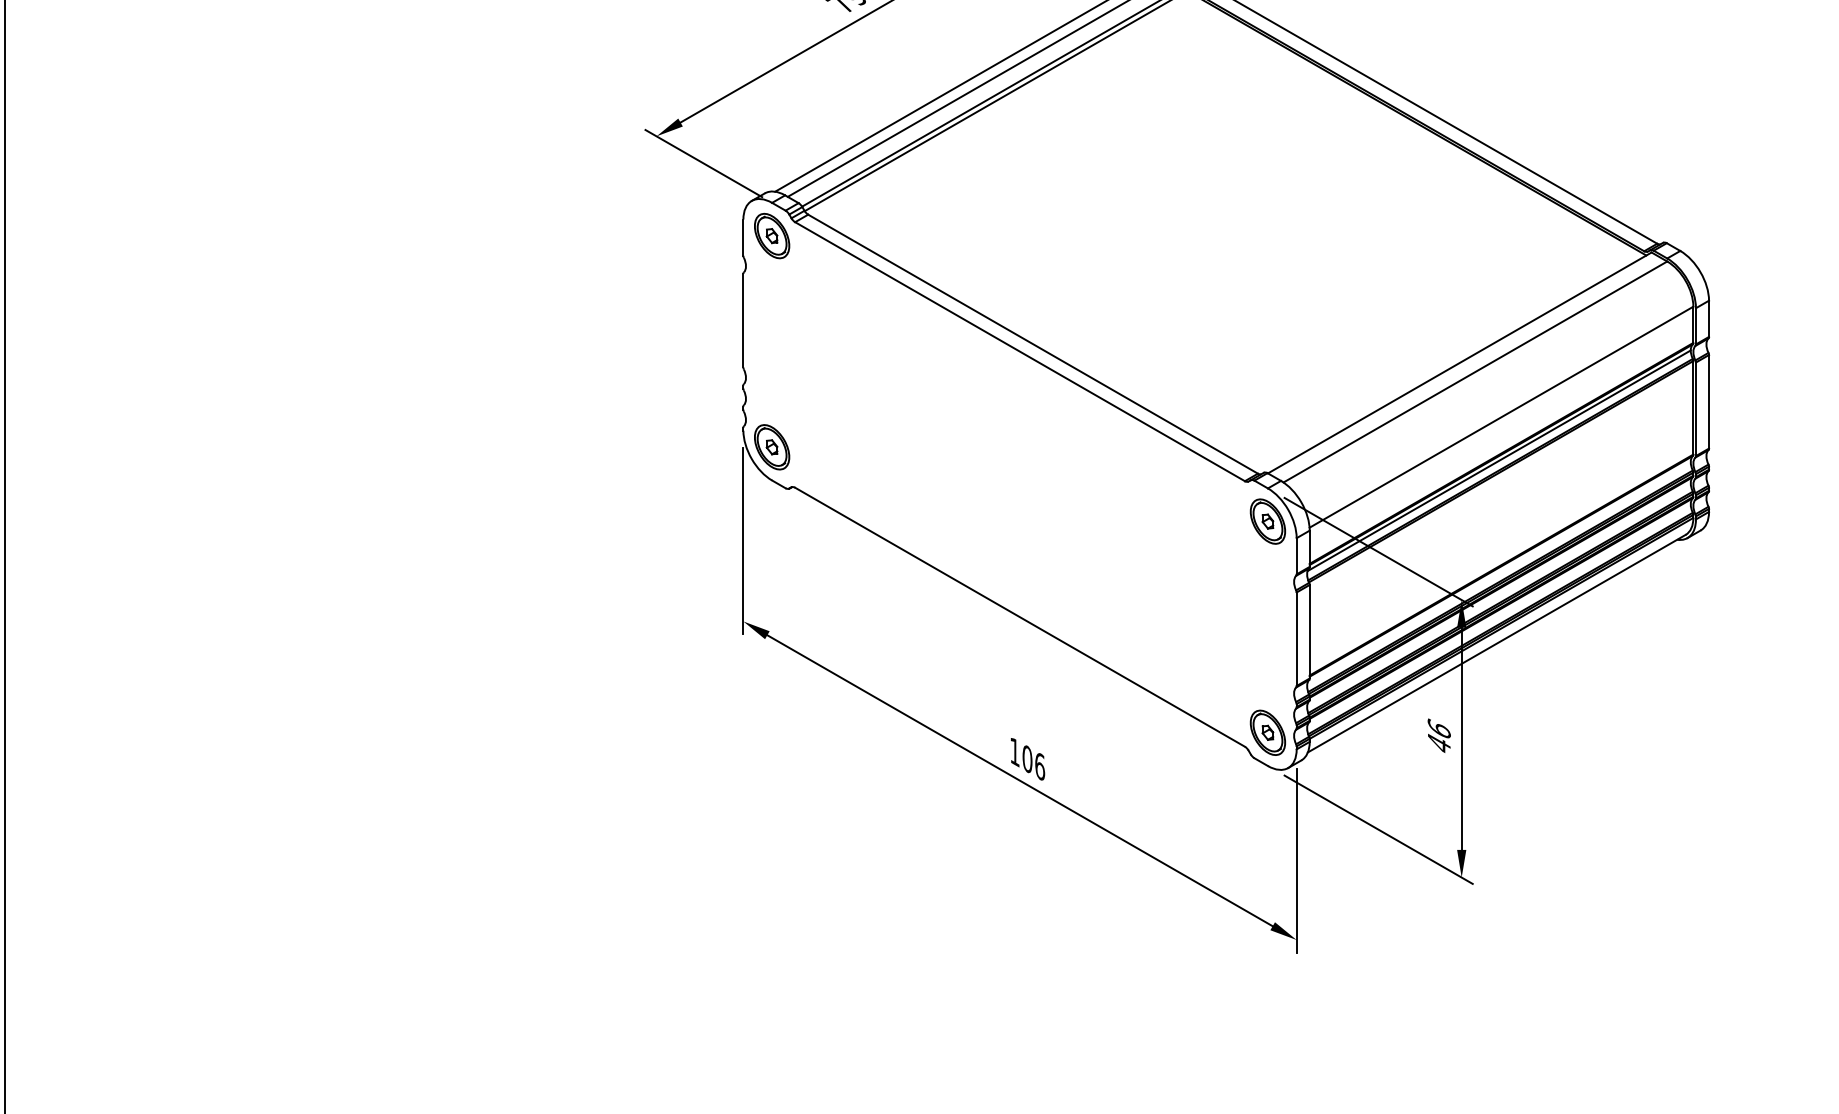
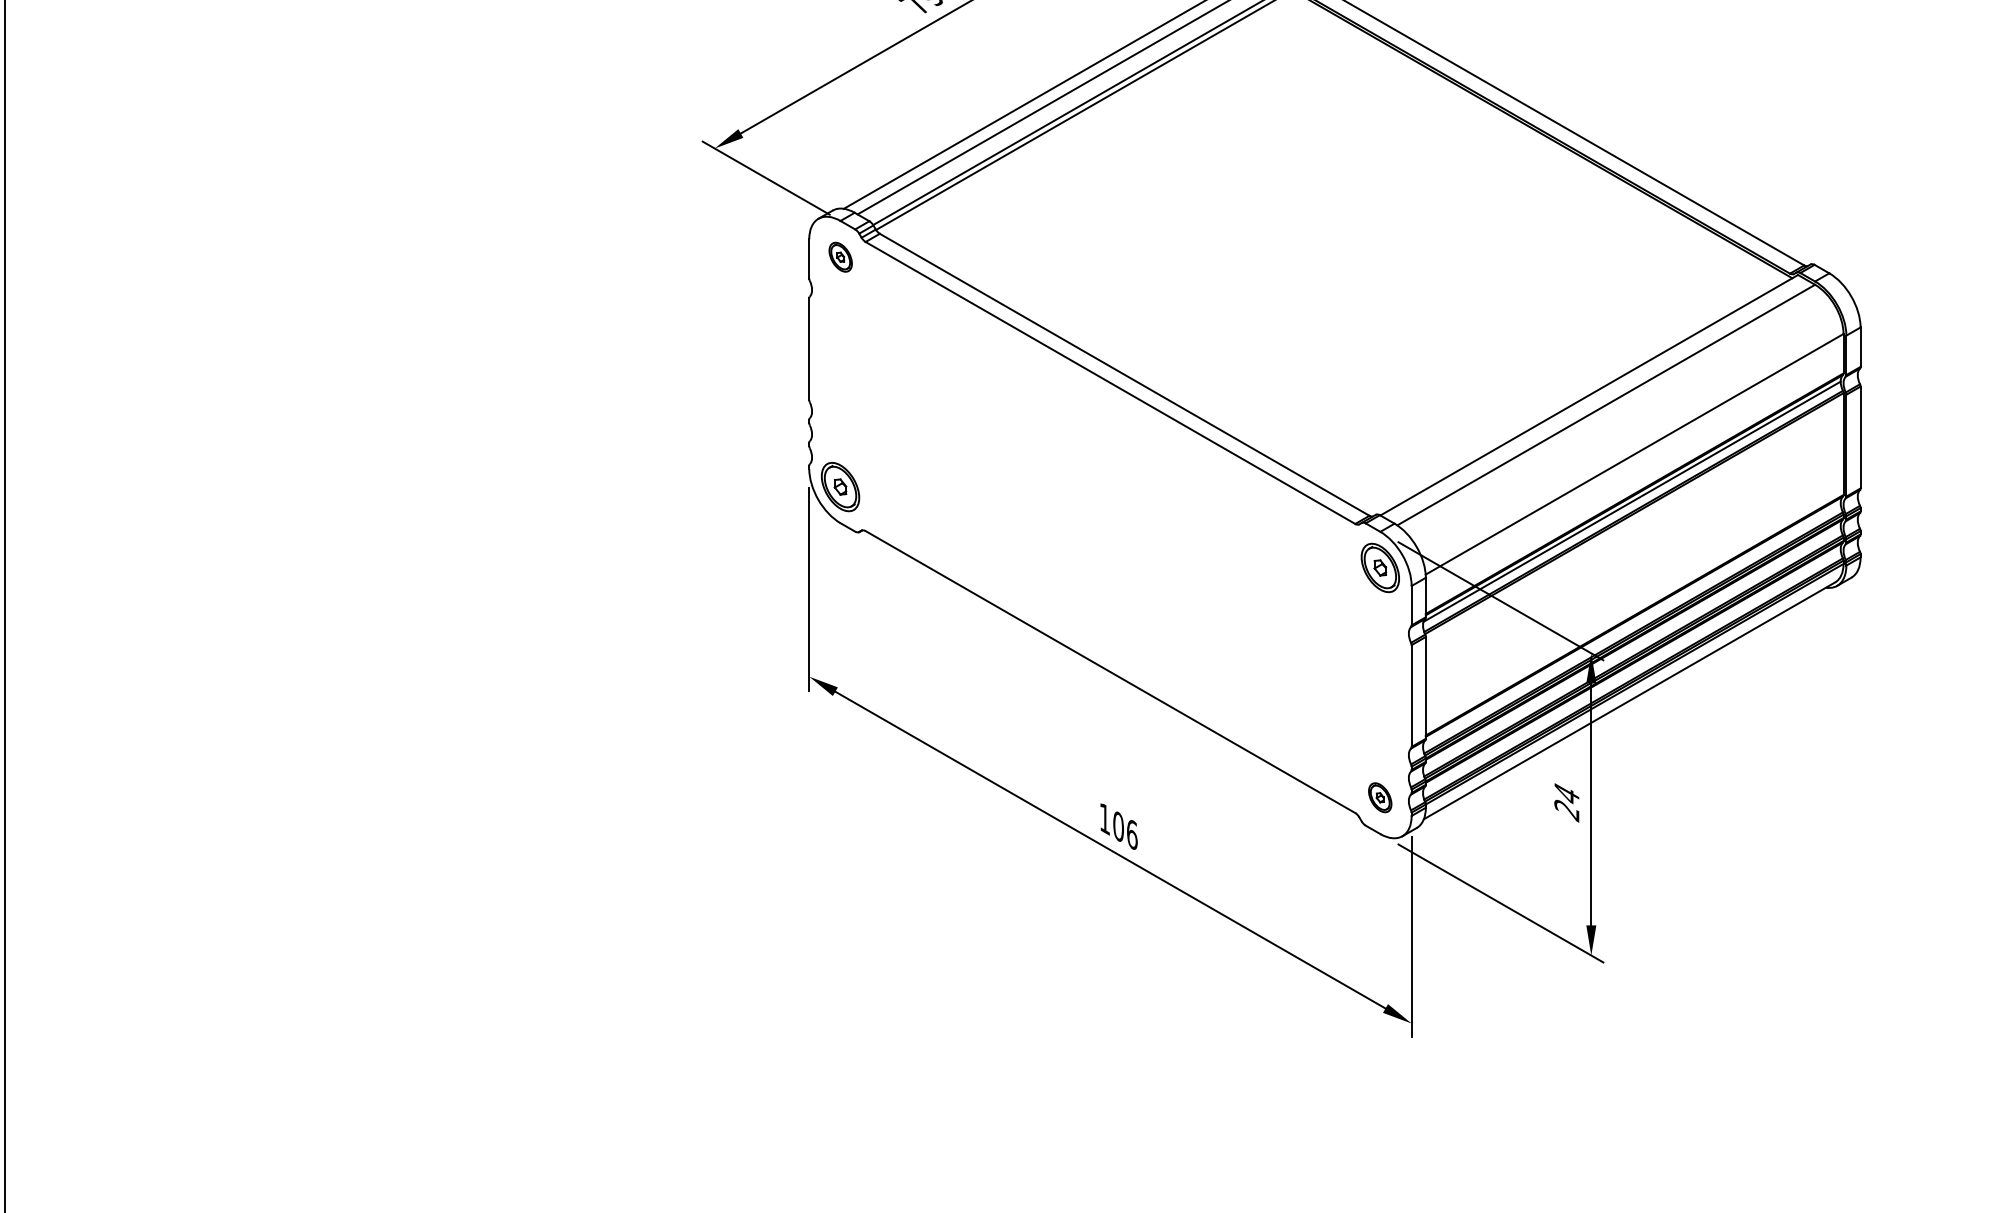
part: (772, 236) -> (840, 257), size x0.6
part: (1267, 732) -> (1379, 797), size x0.6
text: (1438, 737) -> (1566, 802), 46 -> 24

